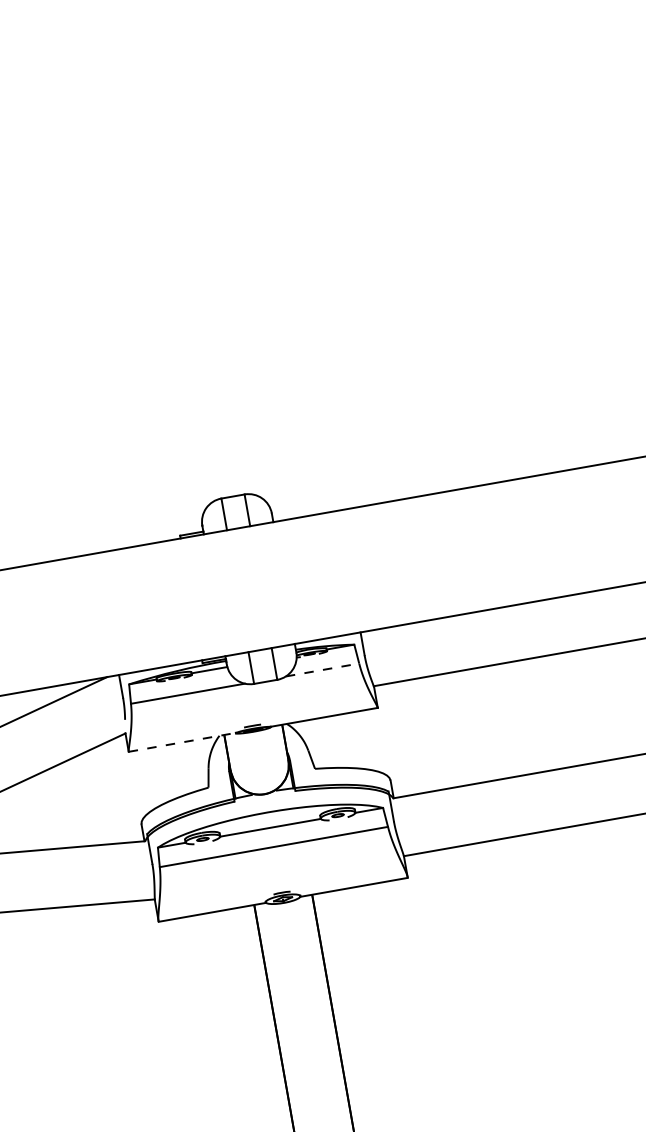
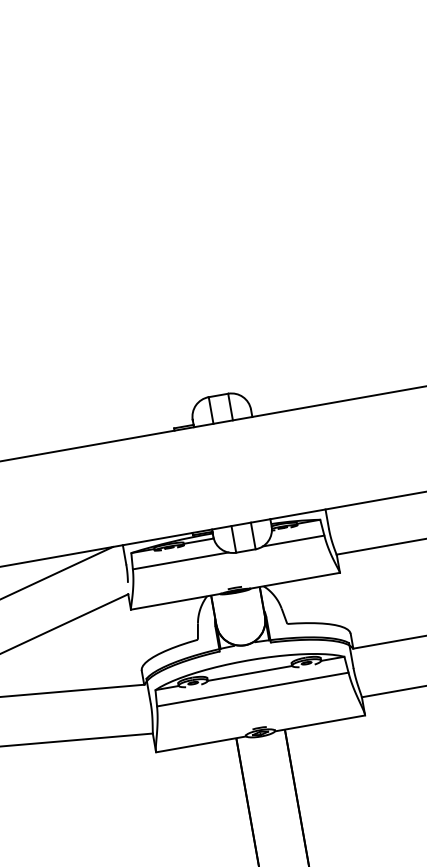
line: (323, 669) -> (294, 540), dashed -> solid
line: (182, 742) -> (176, 601), dashed -> solid

